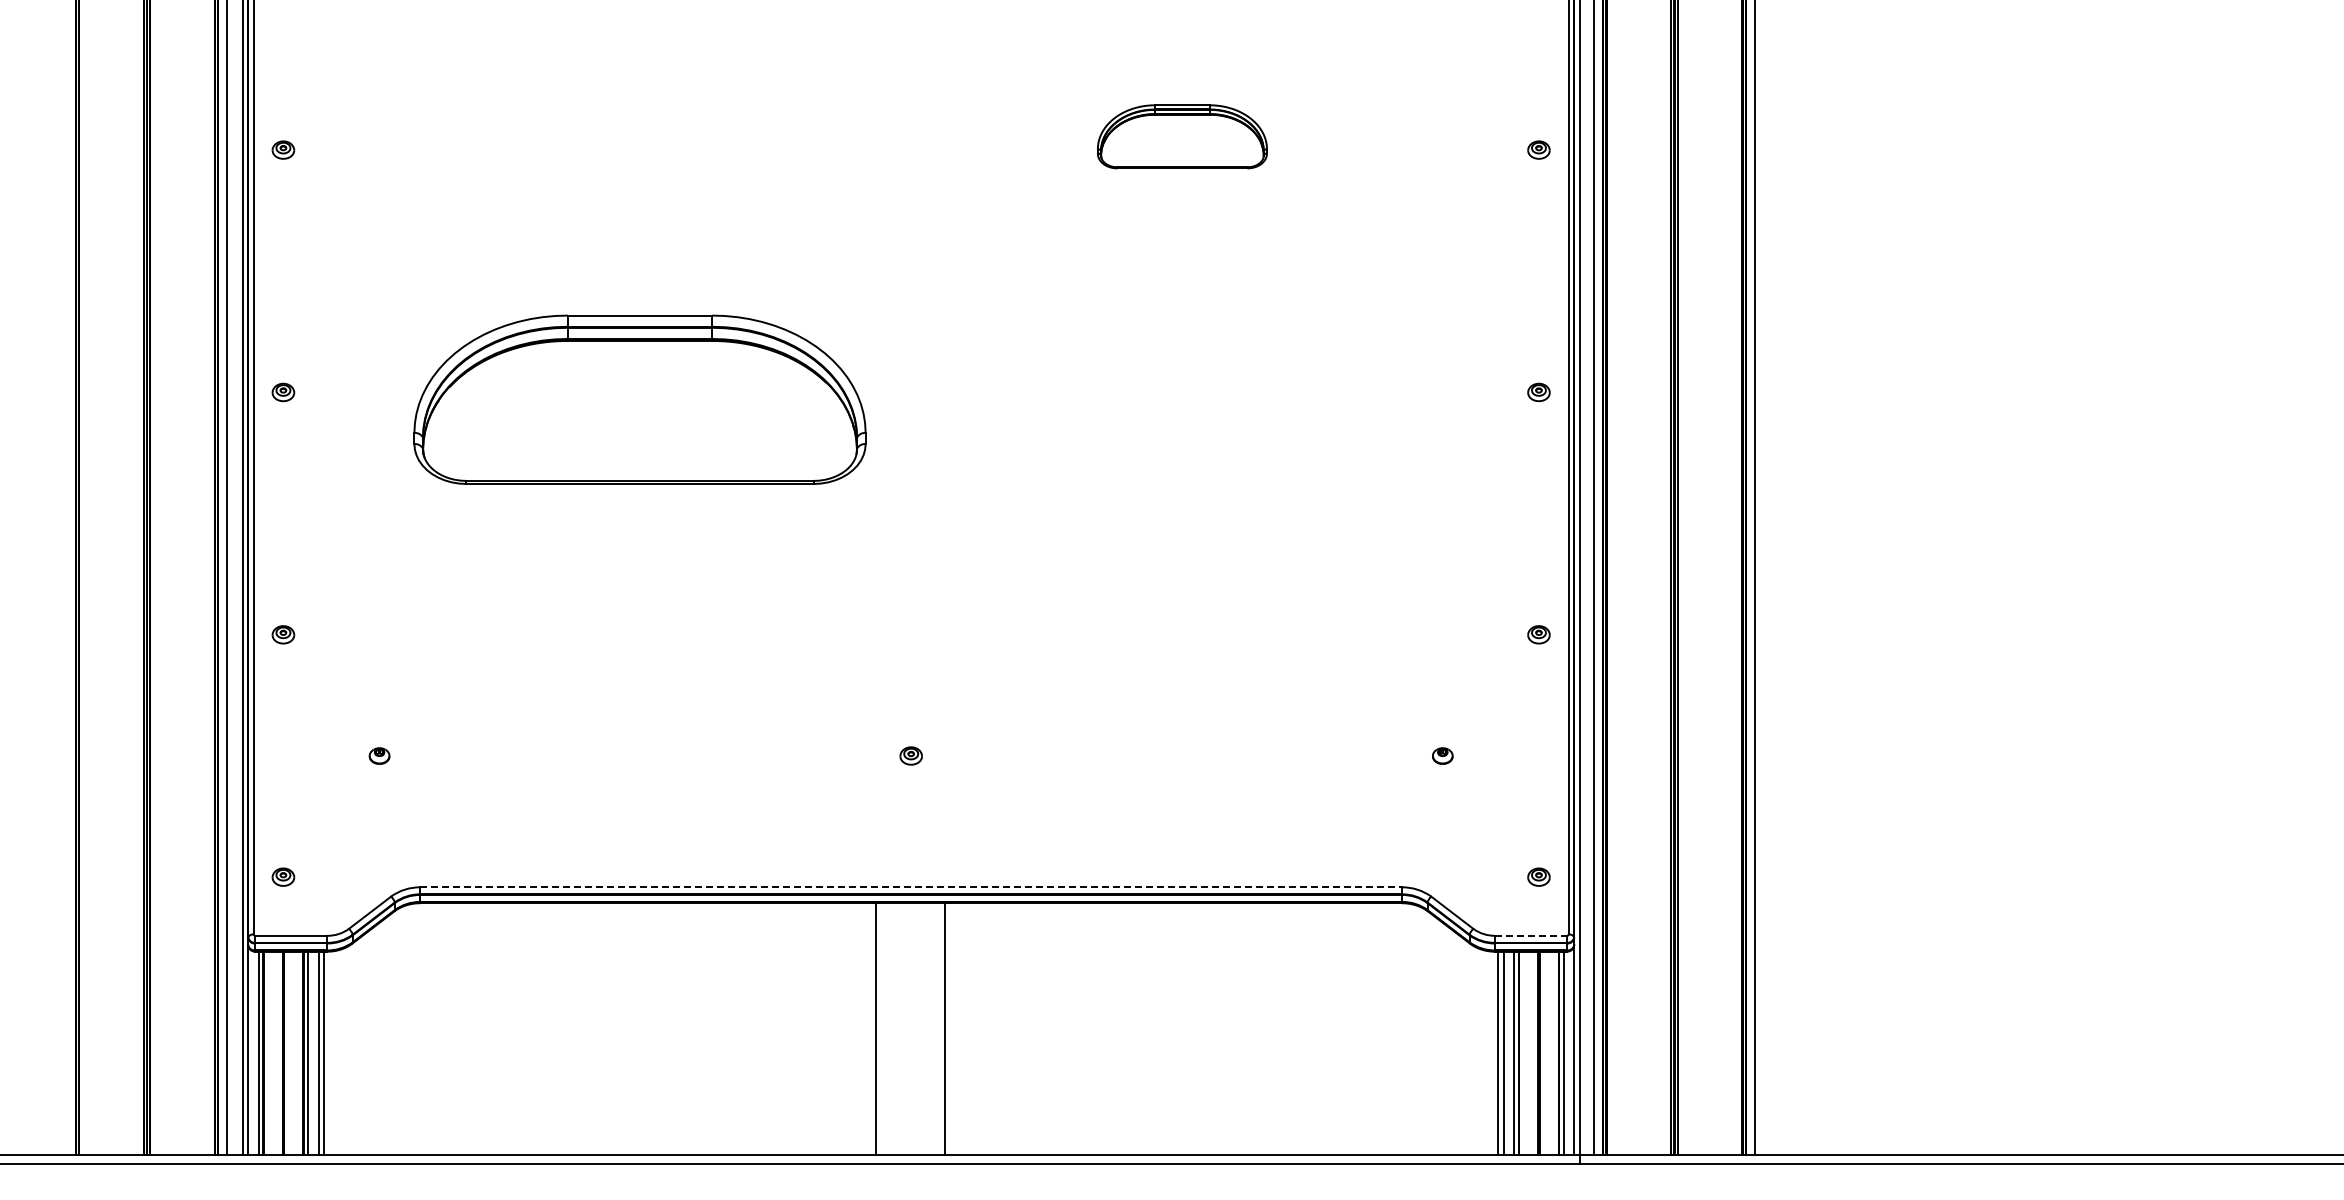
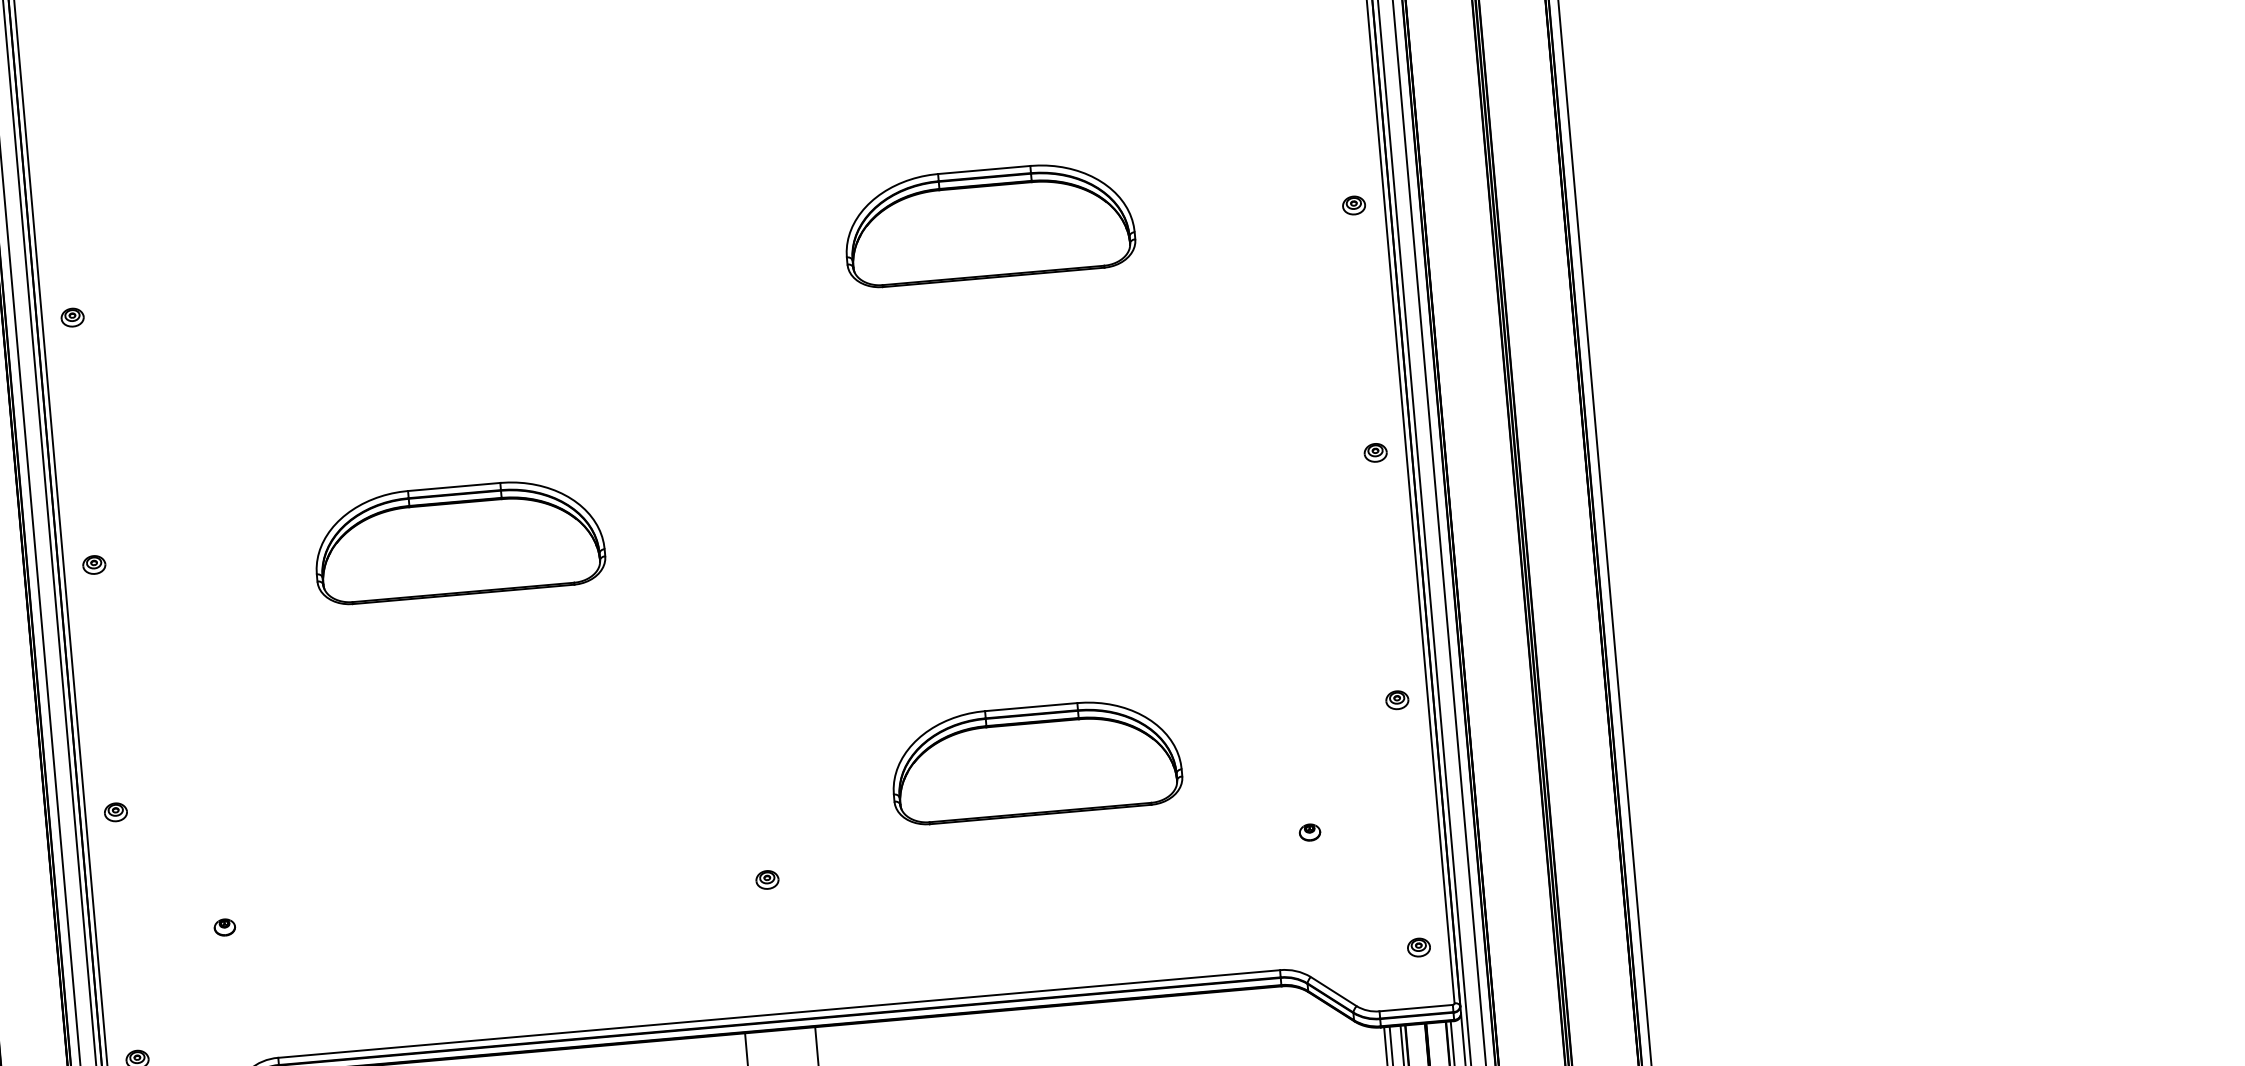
part: (1182, 136) -> (989, 223), size x1.67
part: (639, 399) -> (458, 540), size x0.62
part: (1182, 662) -> (1036, 760), added
line: (911, 887) -> (779, 1014), dashed -> solid
line: (1531, 935) -> (1416, 1007), dashed -> solid

